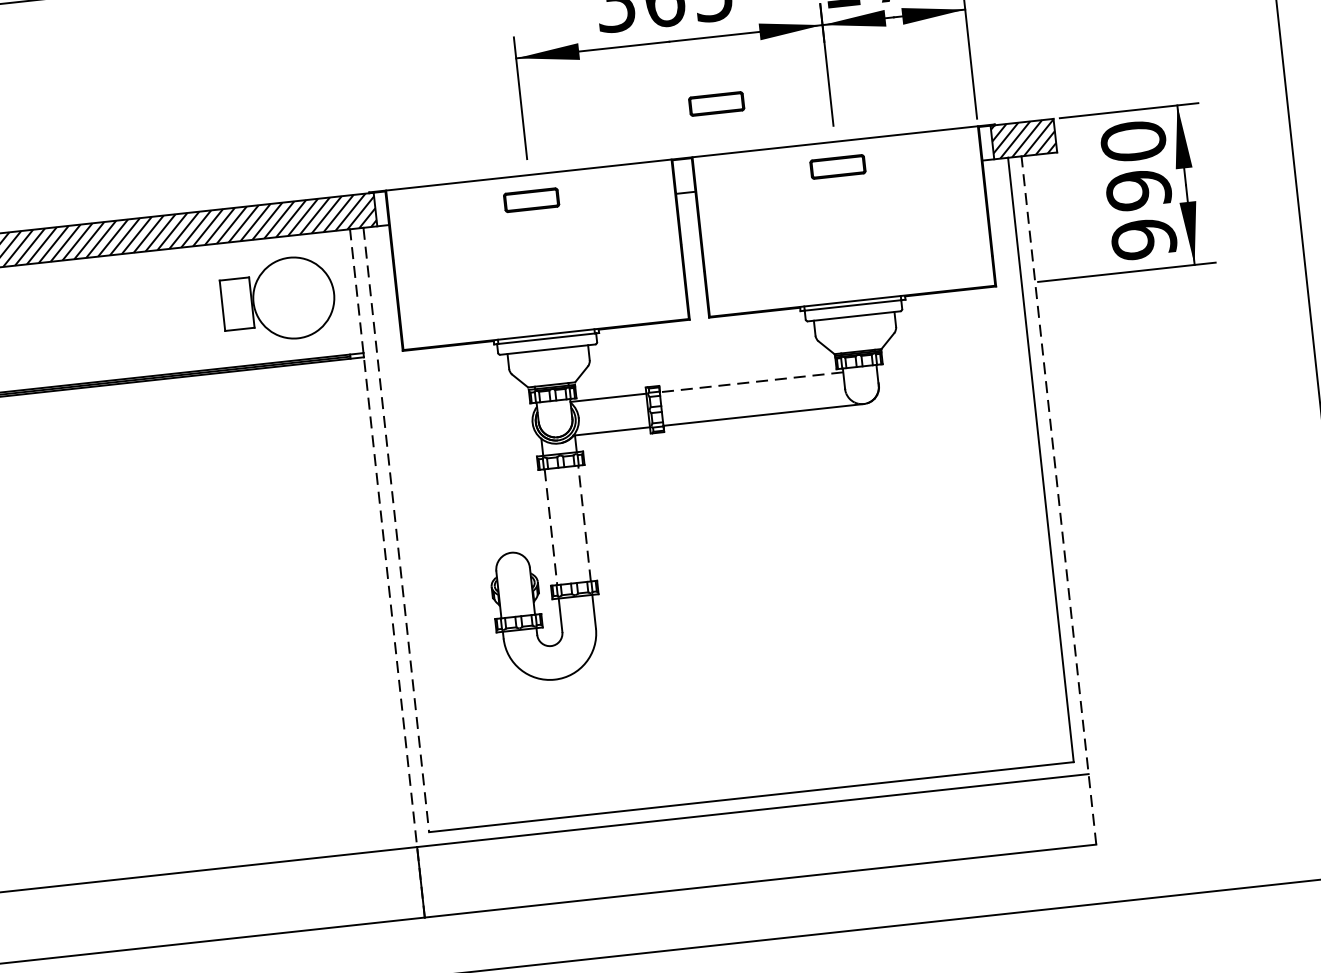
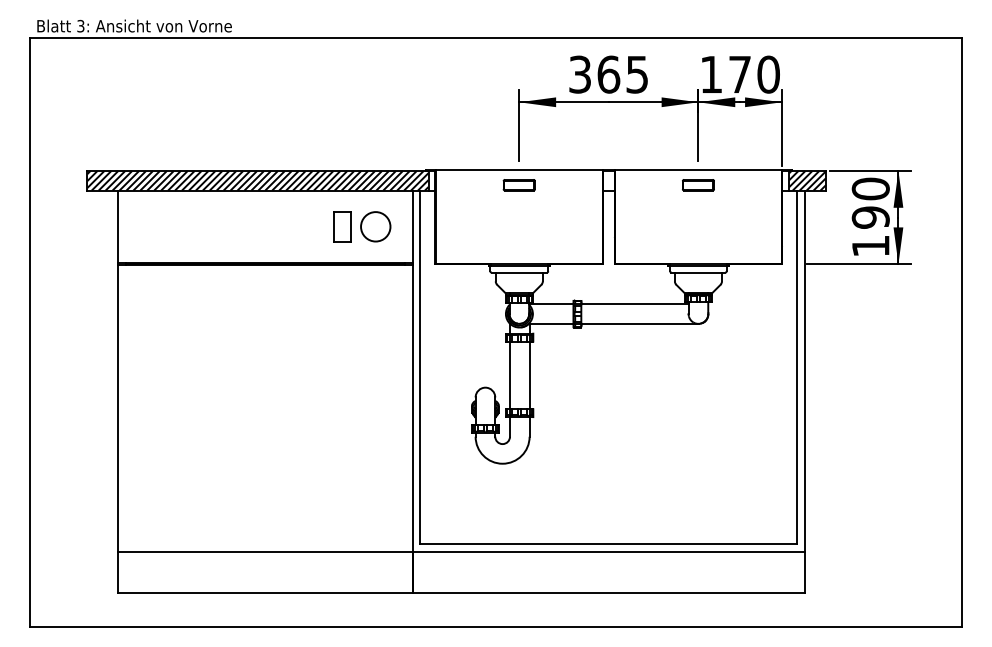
part: (715, 104) -> (631, 141), removed
text: (1143, 239) -> (870, 246), 990 -> 190
circle: (293, 297) -> (375, 226), size x0.62
line: (752, 382) -> (635, 304), dashed -> solid
line: (1059, 499) -> (805, 391), dashed -> solid
line: (584, 523) -> (529, 375), dashed -> solid
line: (550, 527) -> (509, 375), dashed -> solid
line: (396, 530) -> (420, 367), dashed -> solid
line: (387, 572) -> (412, 391), dashed -> solid

